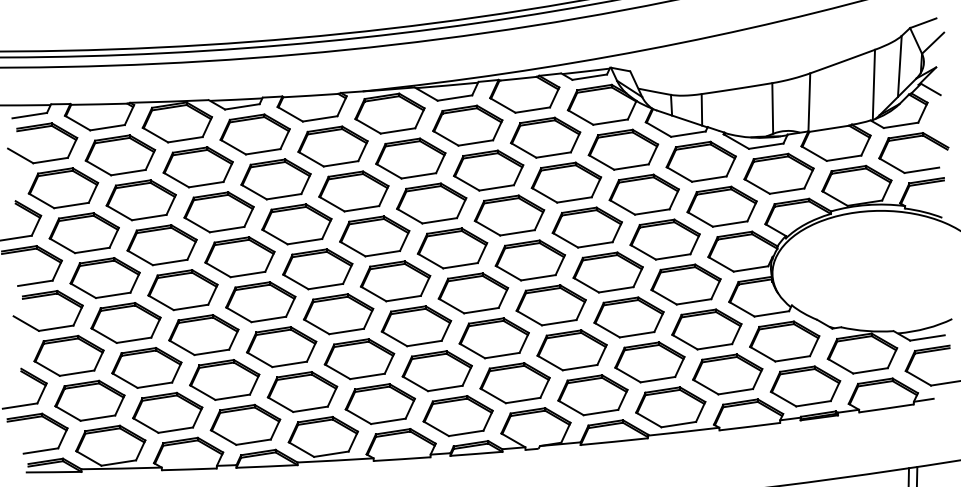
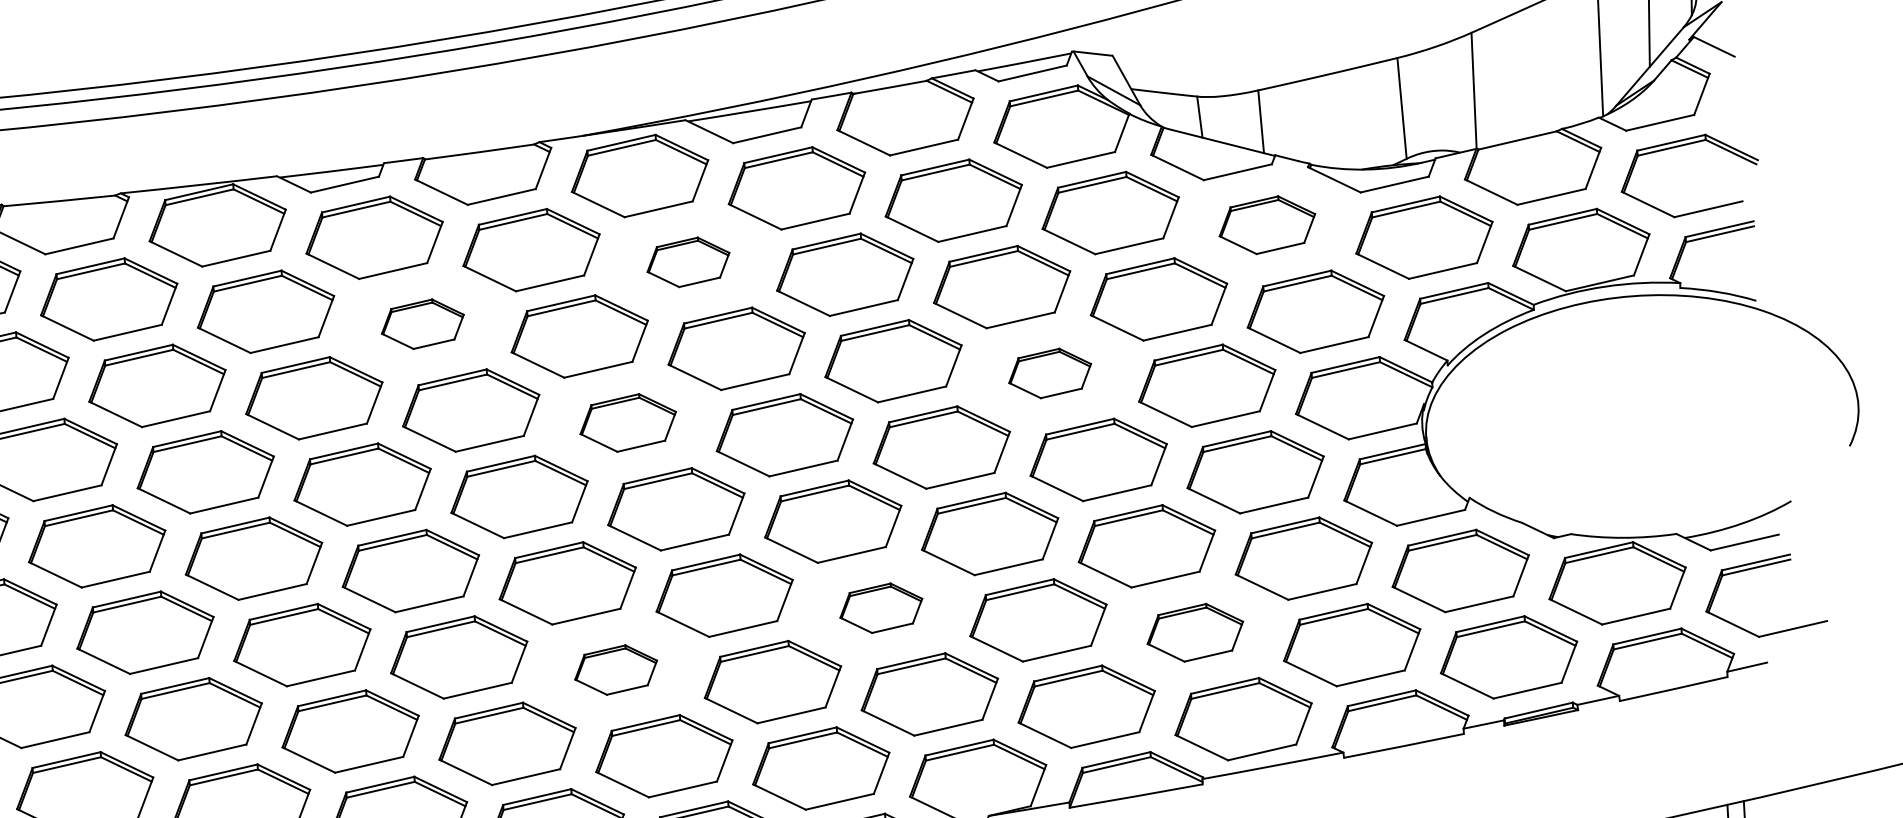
part: (410, 158) -> (687, 262), size x0.6
part: (700, 161) -> (1266, 224), size x0.7
part: (275, 179) -> (421, 324), size x0.6
part: (586, 227) -> (1048, 373), size x0.6
part: (374, 236) -> (627, 423), size x0.7
part: (493, 338) -> (880, 608), size x0.6
part: (359, 359) -> (616, 670), size x0.6
part: (649, 362) -> (1194, 633), size x0.7

